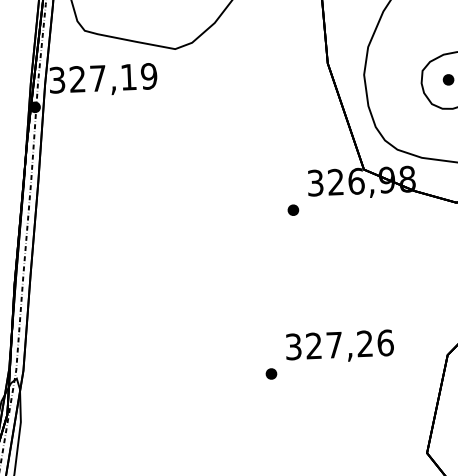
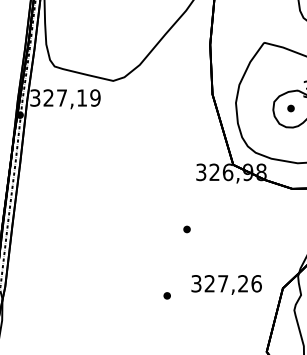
part: (292, 210) -> (186, 229), moved
text: (339, 346) -> (226, 284), moved

